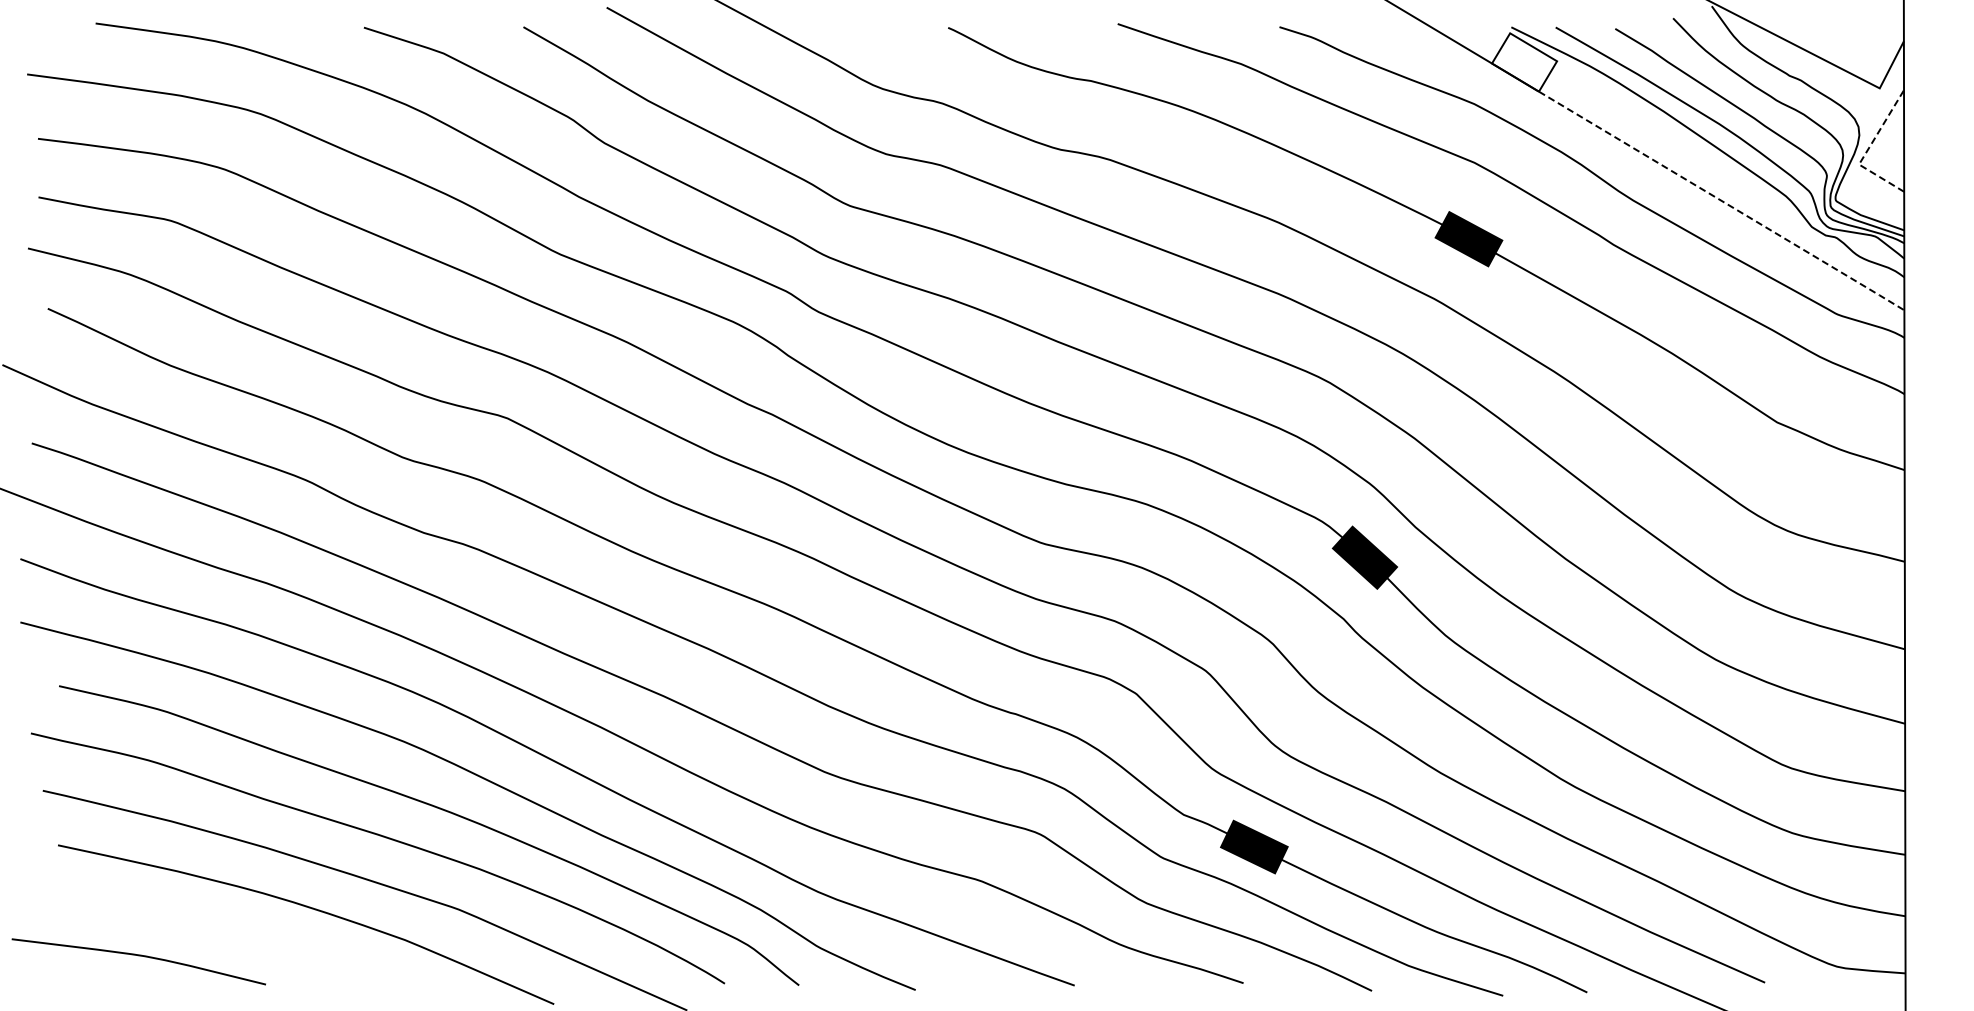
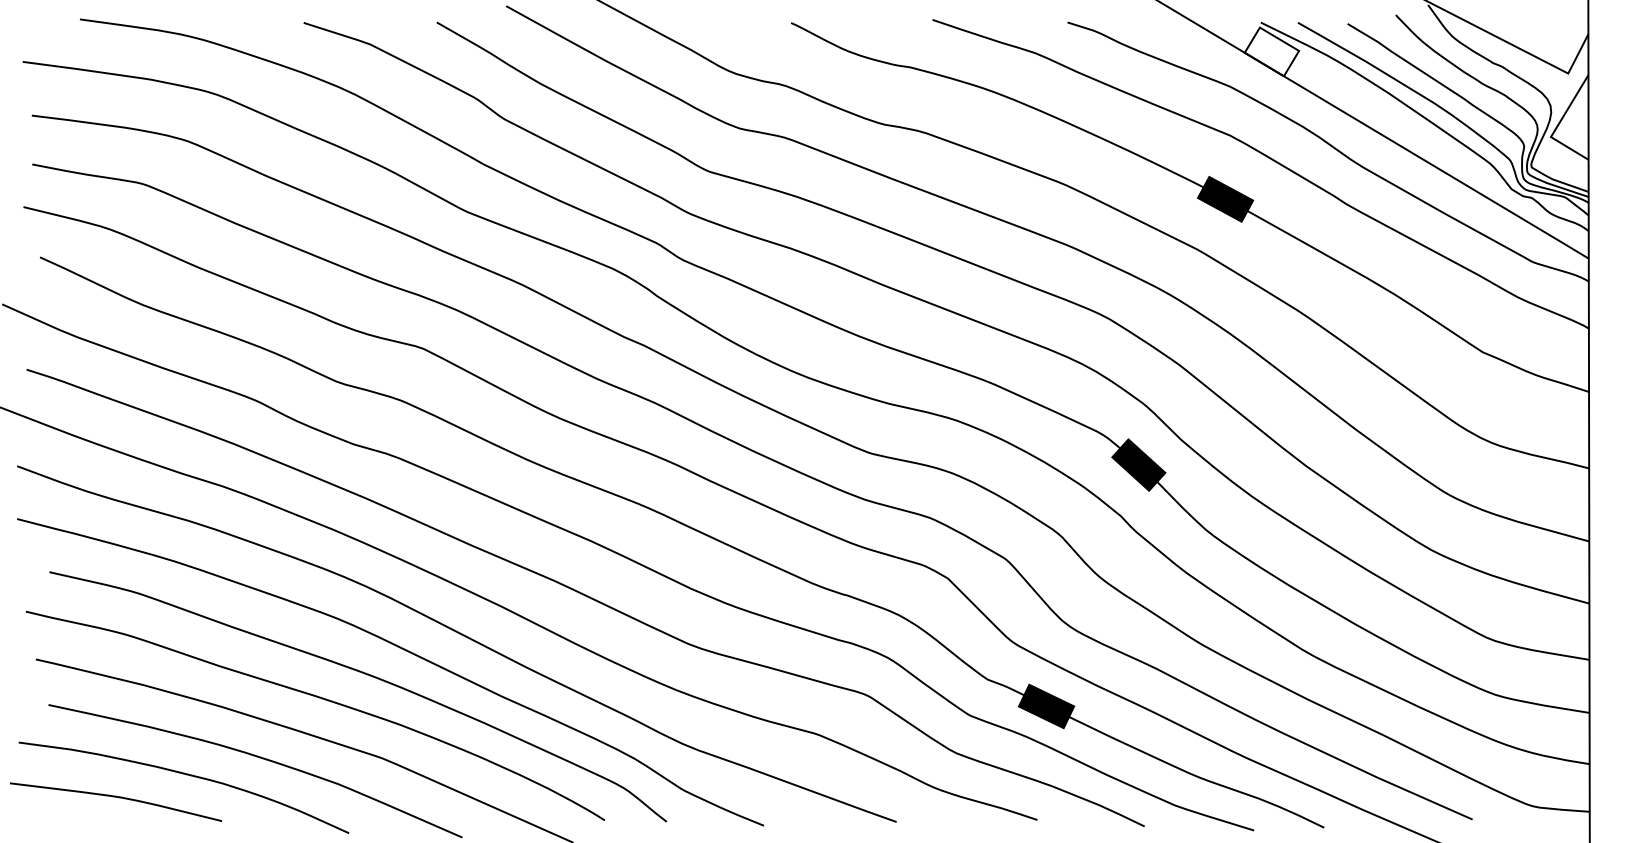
line: (1867, 150) -> (1558, 125), dashed -> solid
line: (1722, 201) -> (1437, 167), dashed -> solid
curve: (223, 929) -> (186, 775), added

